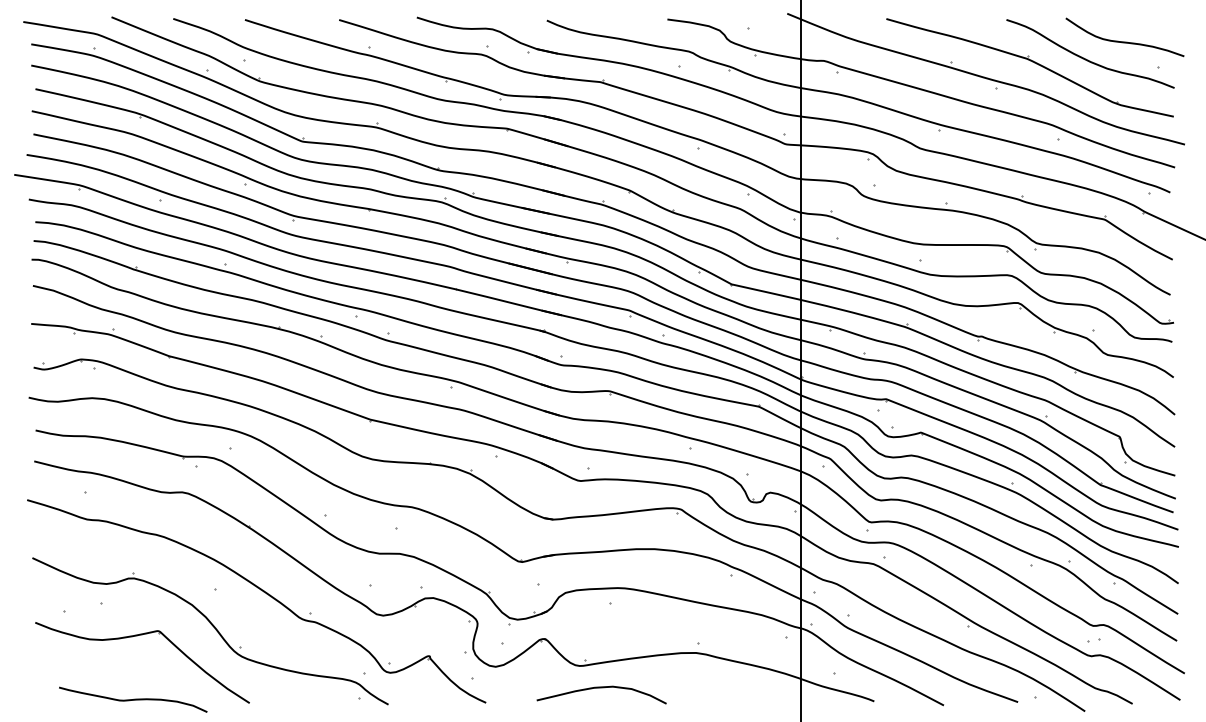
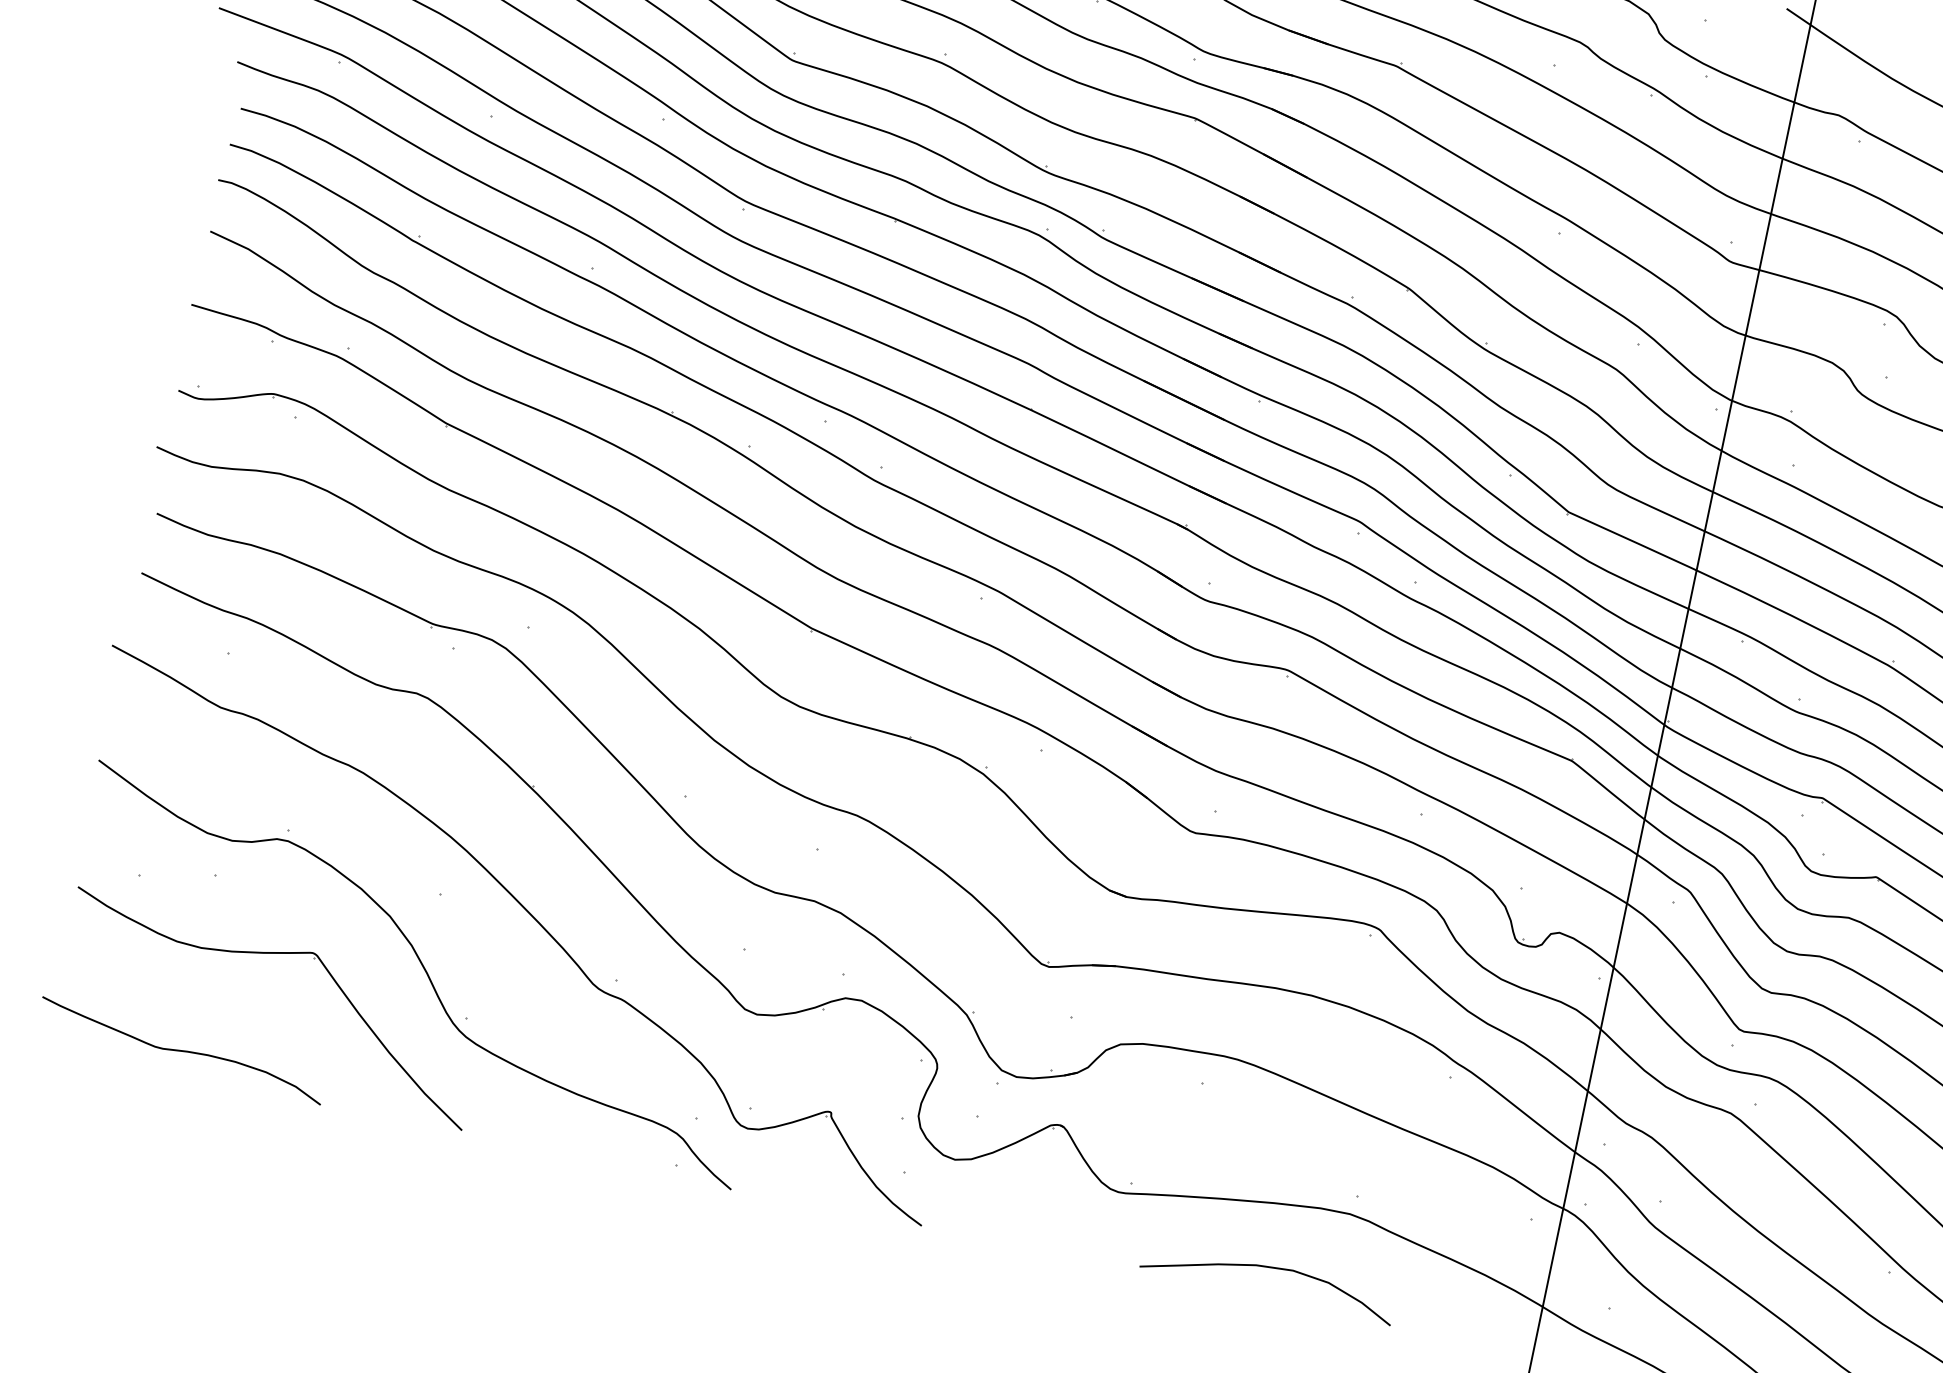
curve: (601, 688) -> (1270, 1269), moved
curve: (133, 699) -> (182, 1050), moved

